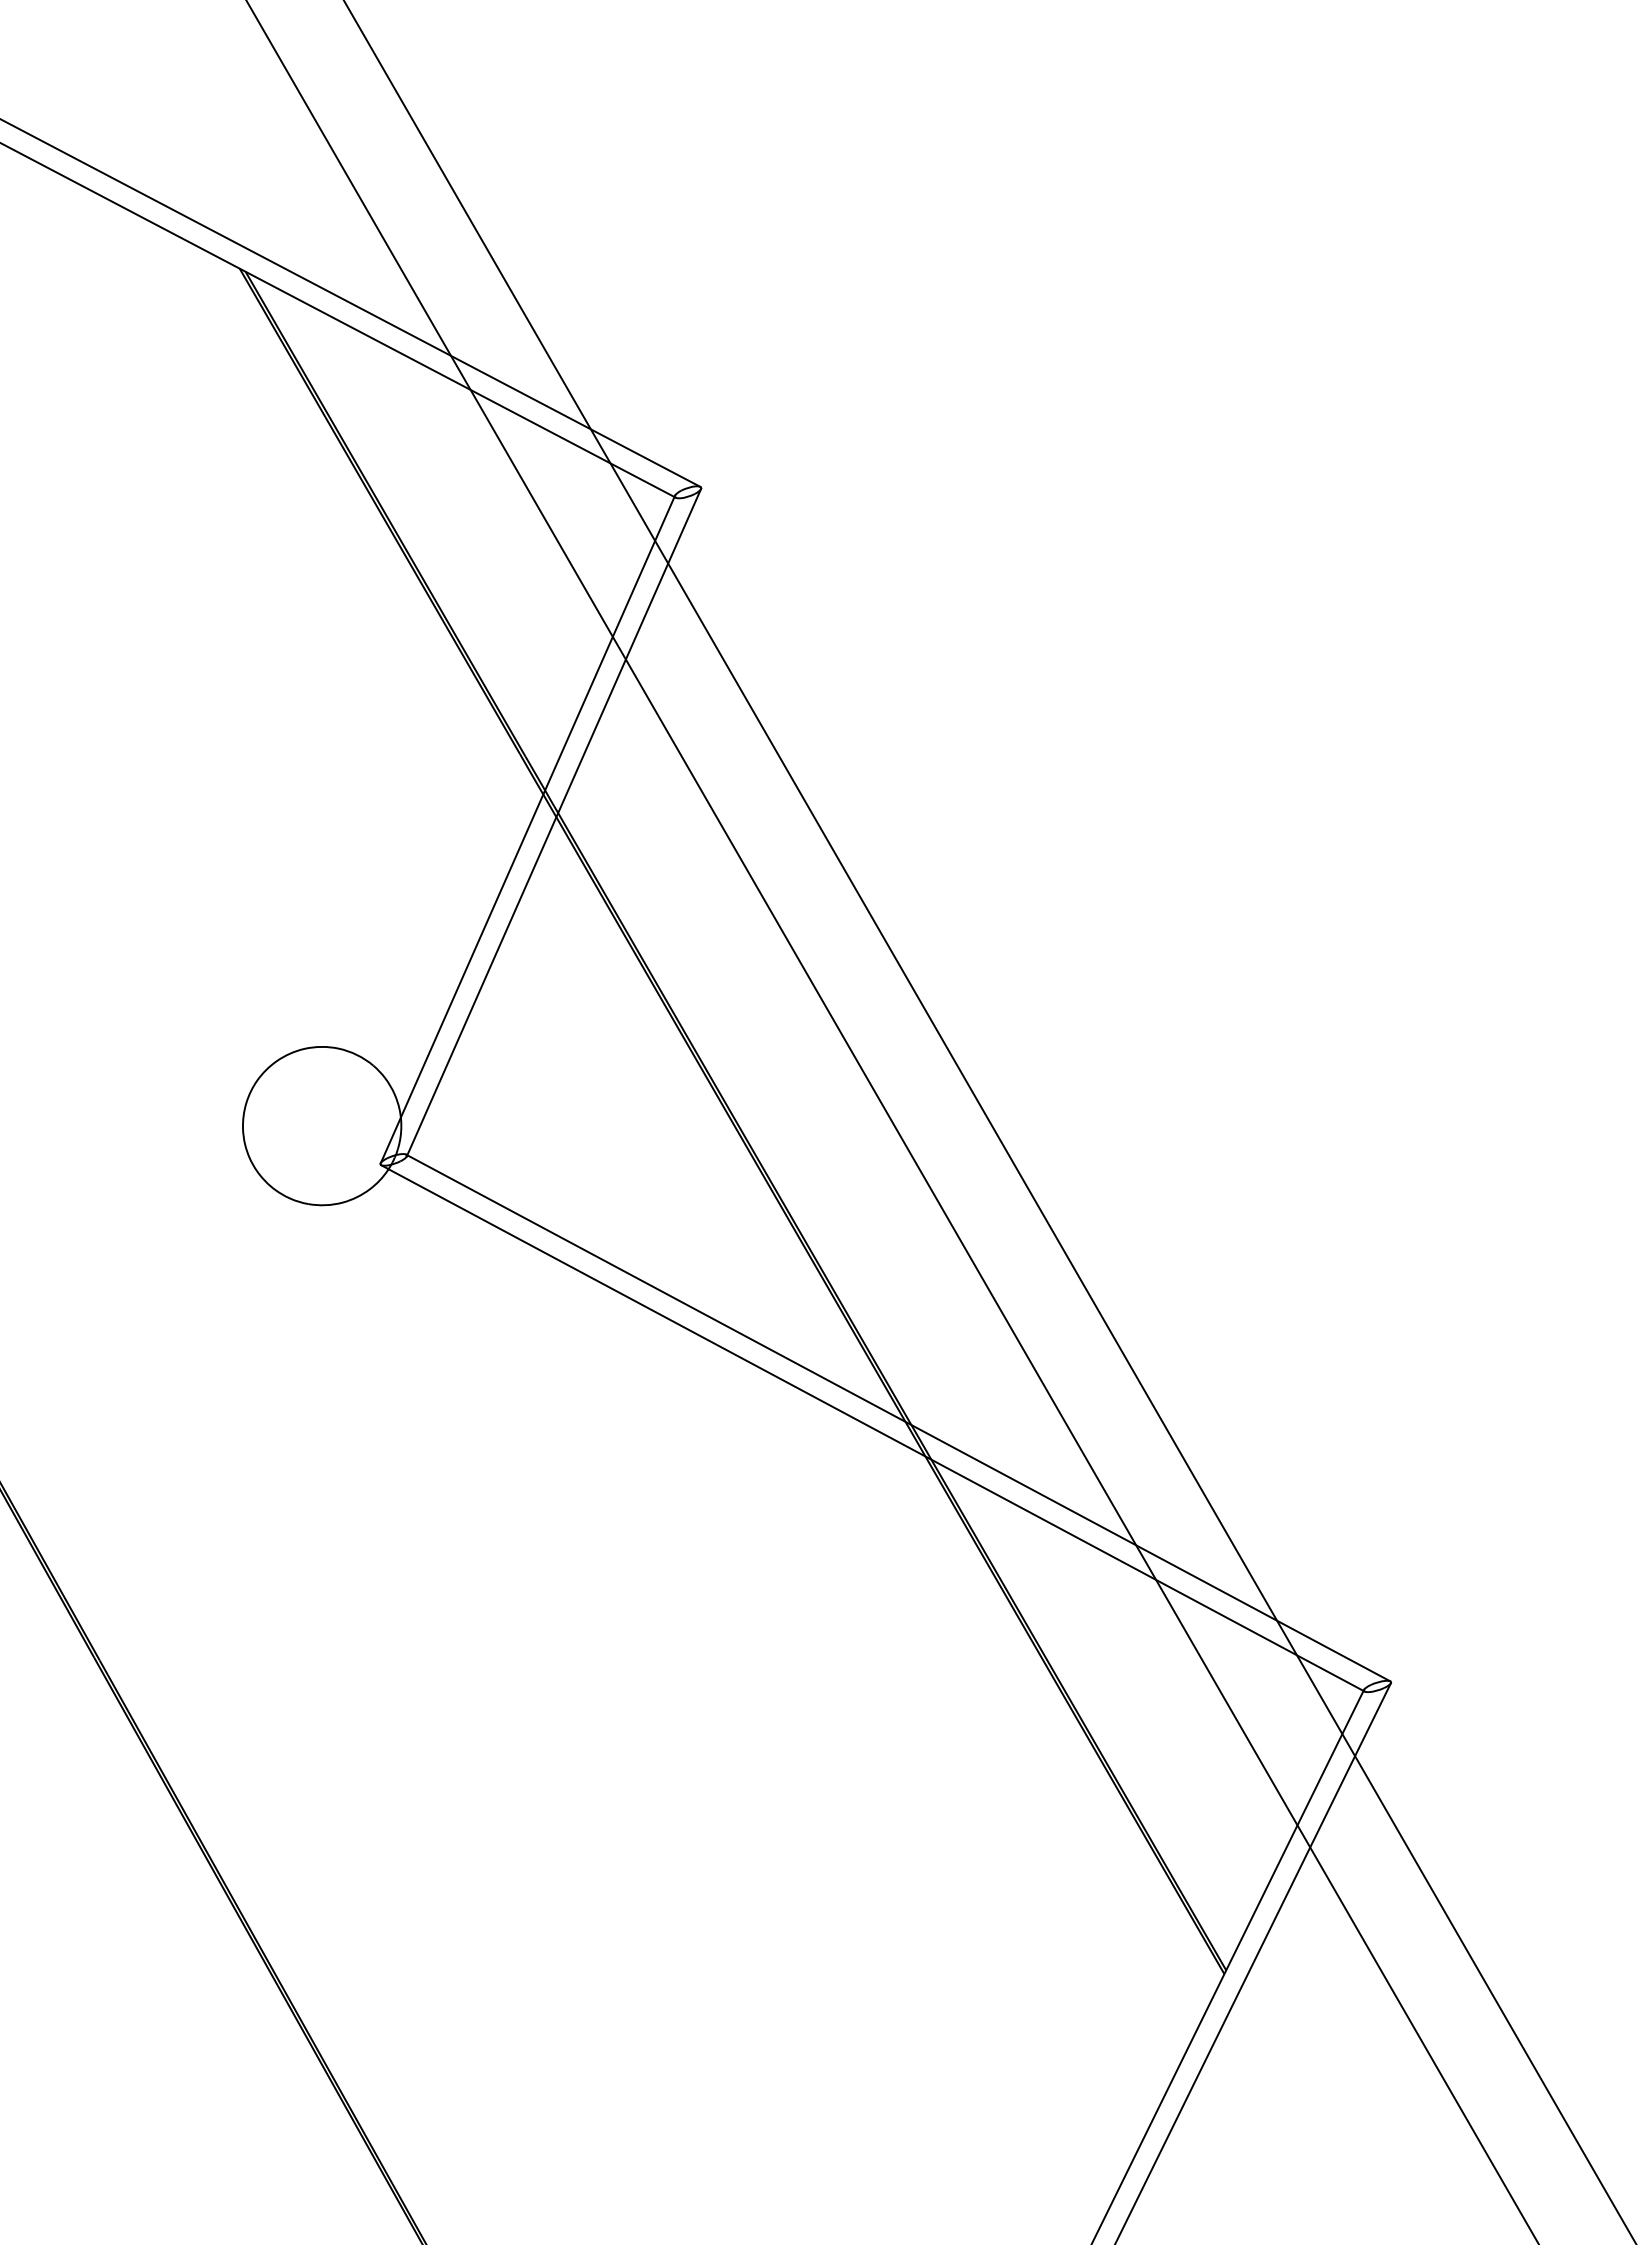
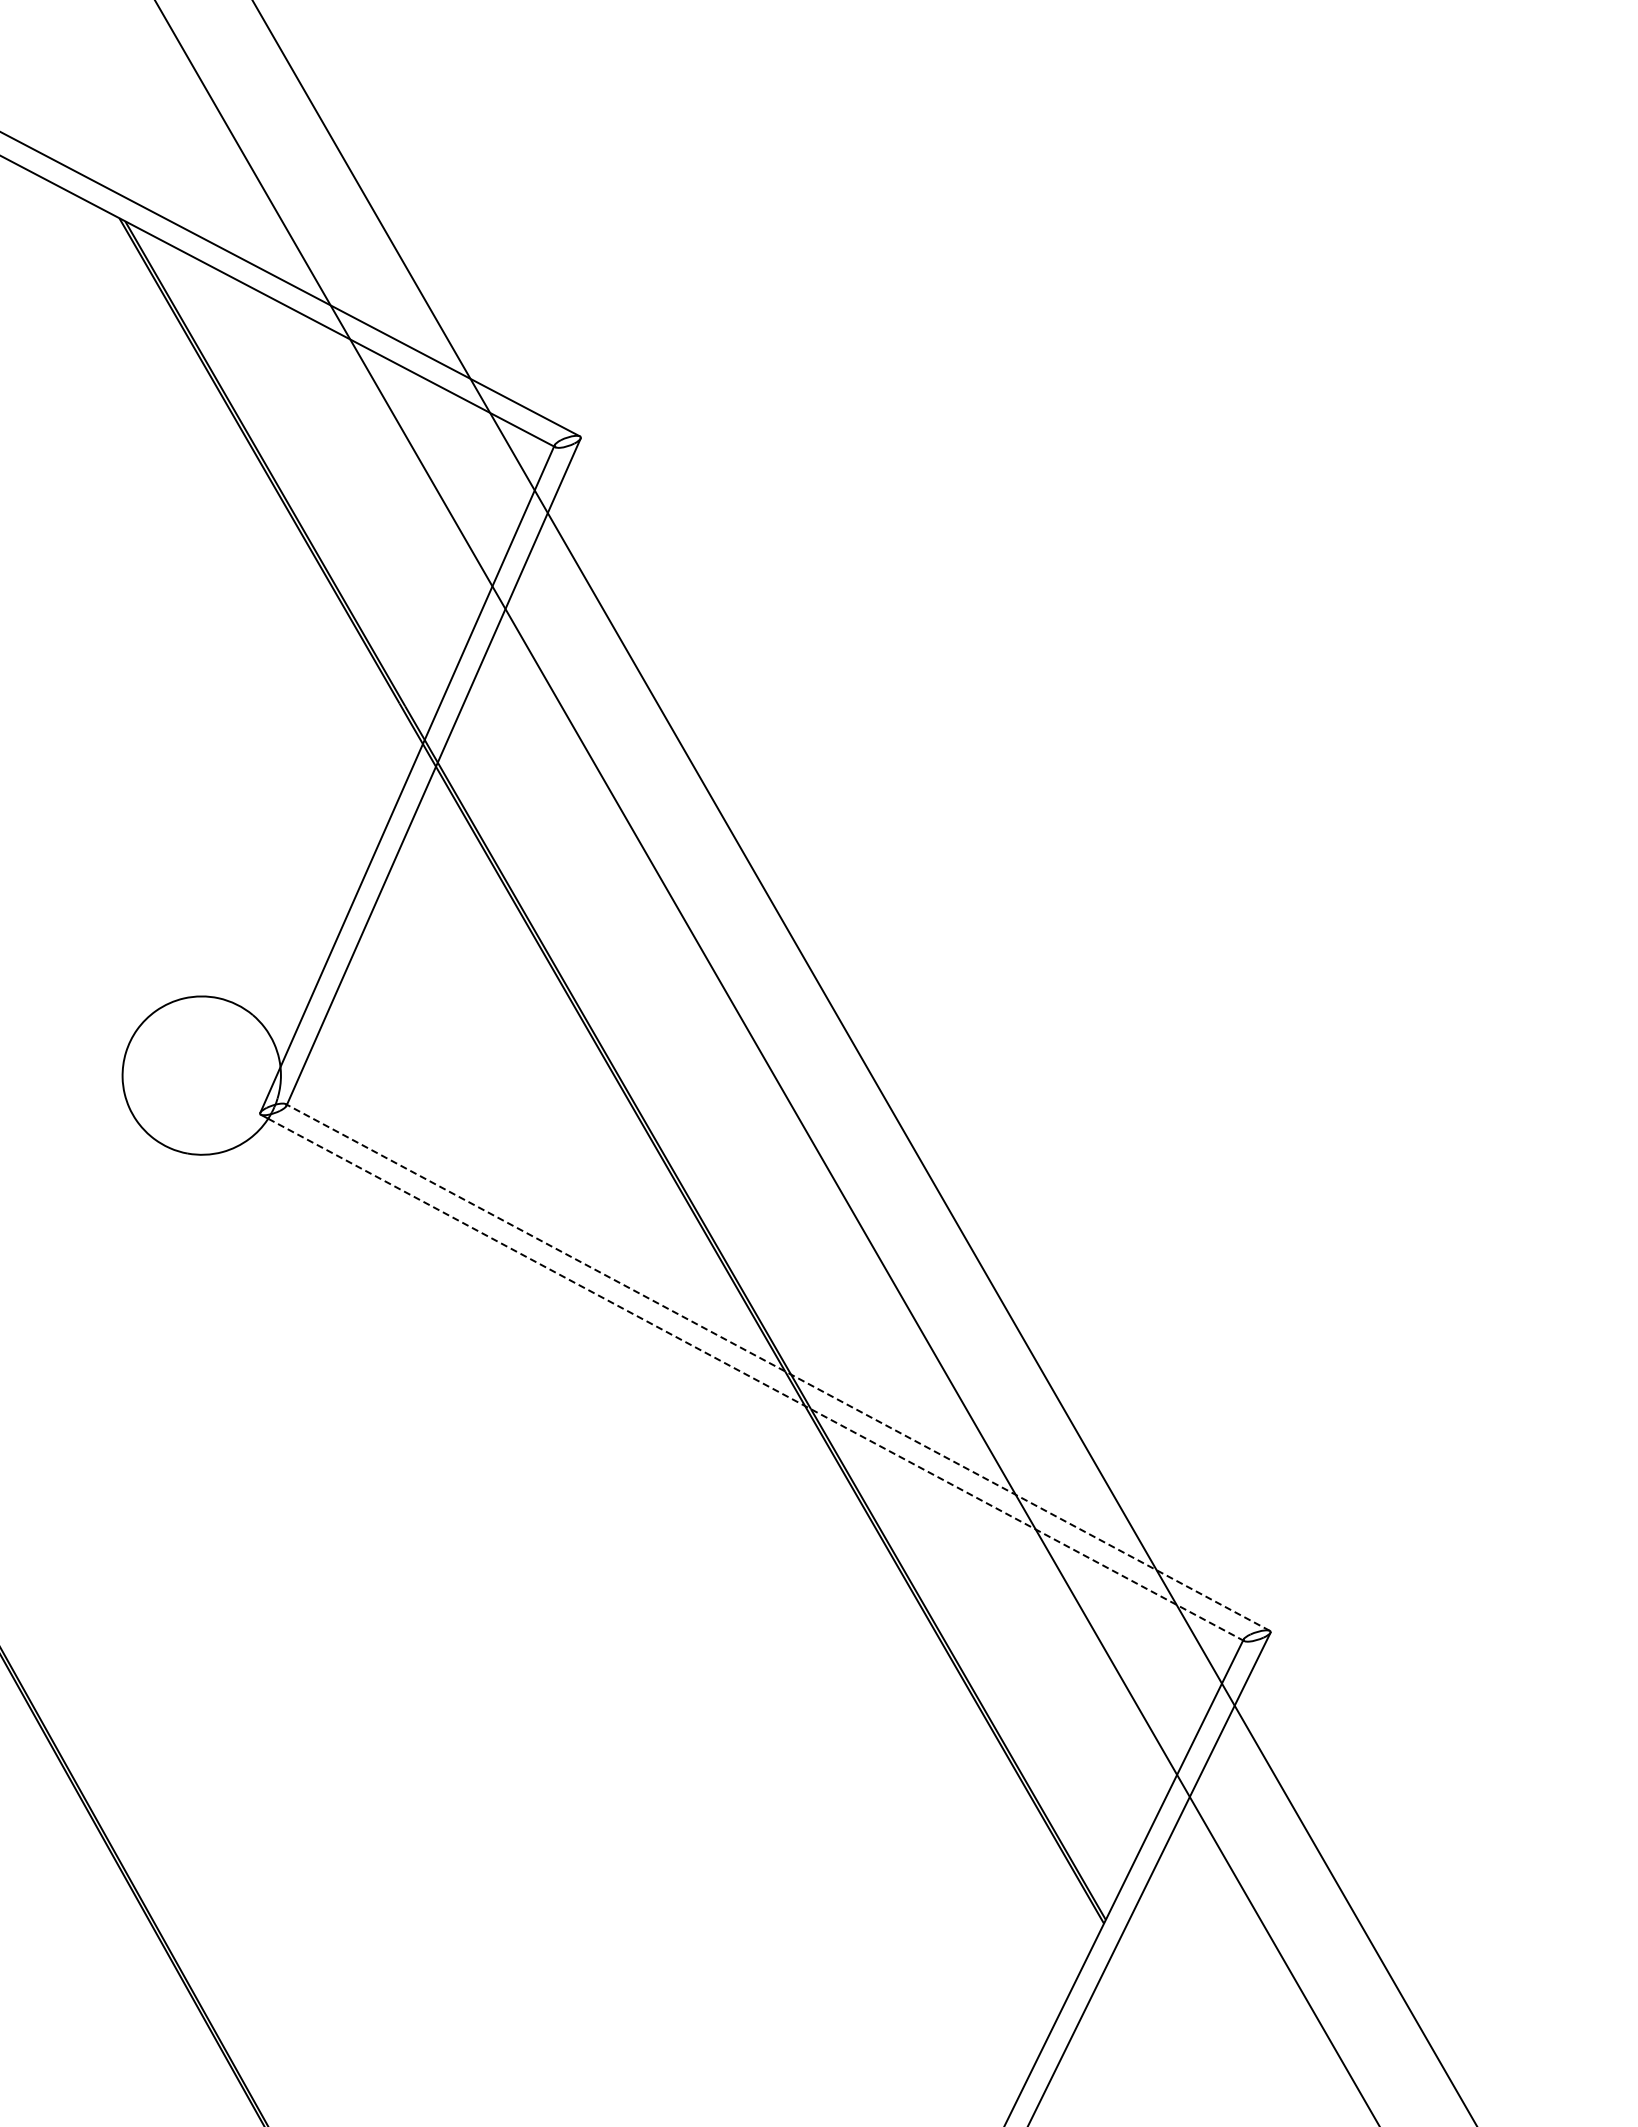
line: (897, 1417) -> (777, 1367), solid -> dashed
line: (876, 1430) -> (756, 1380), solid -> dashed

